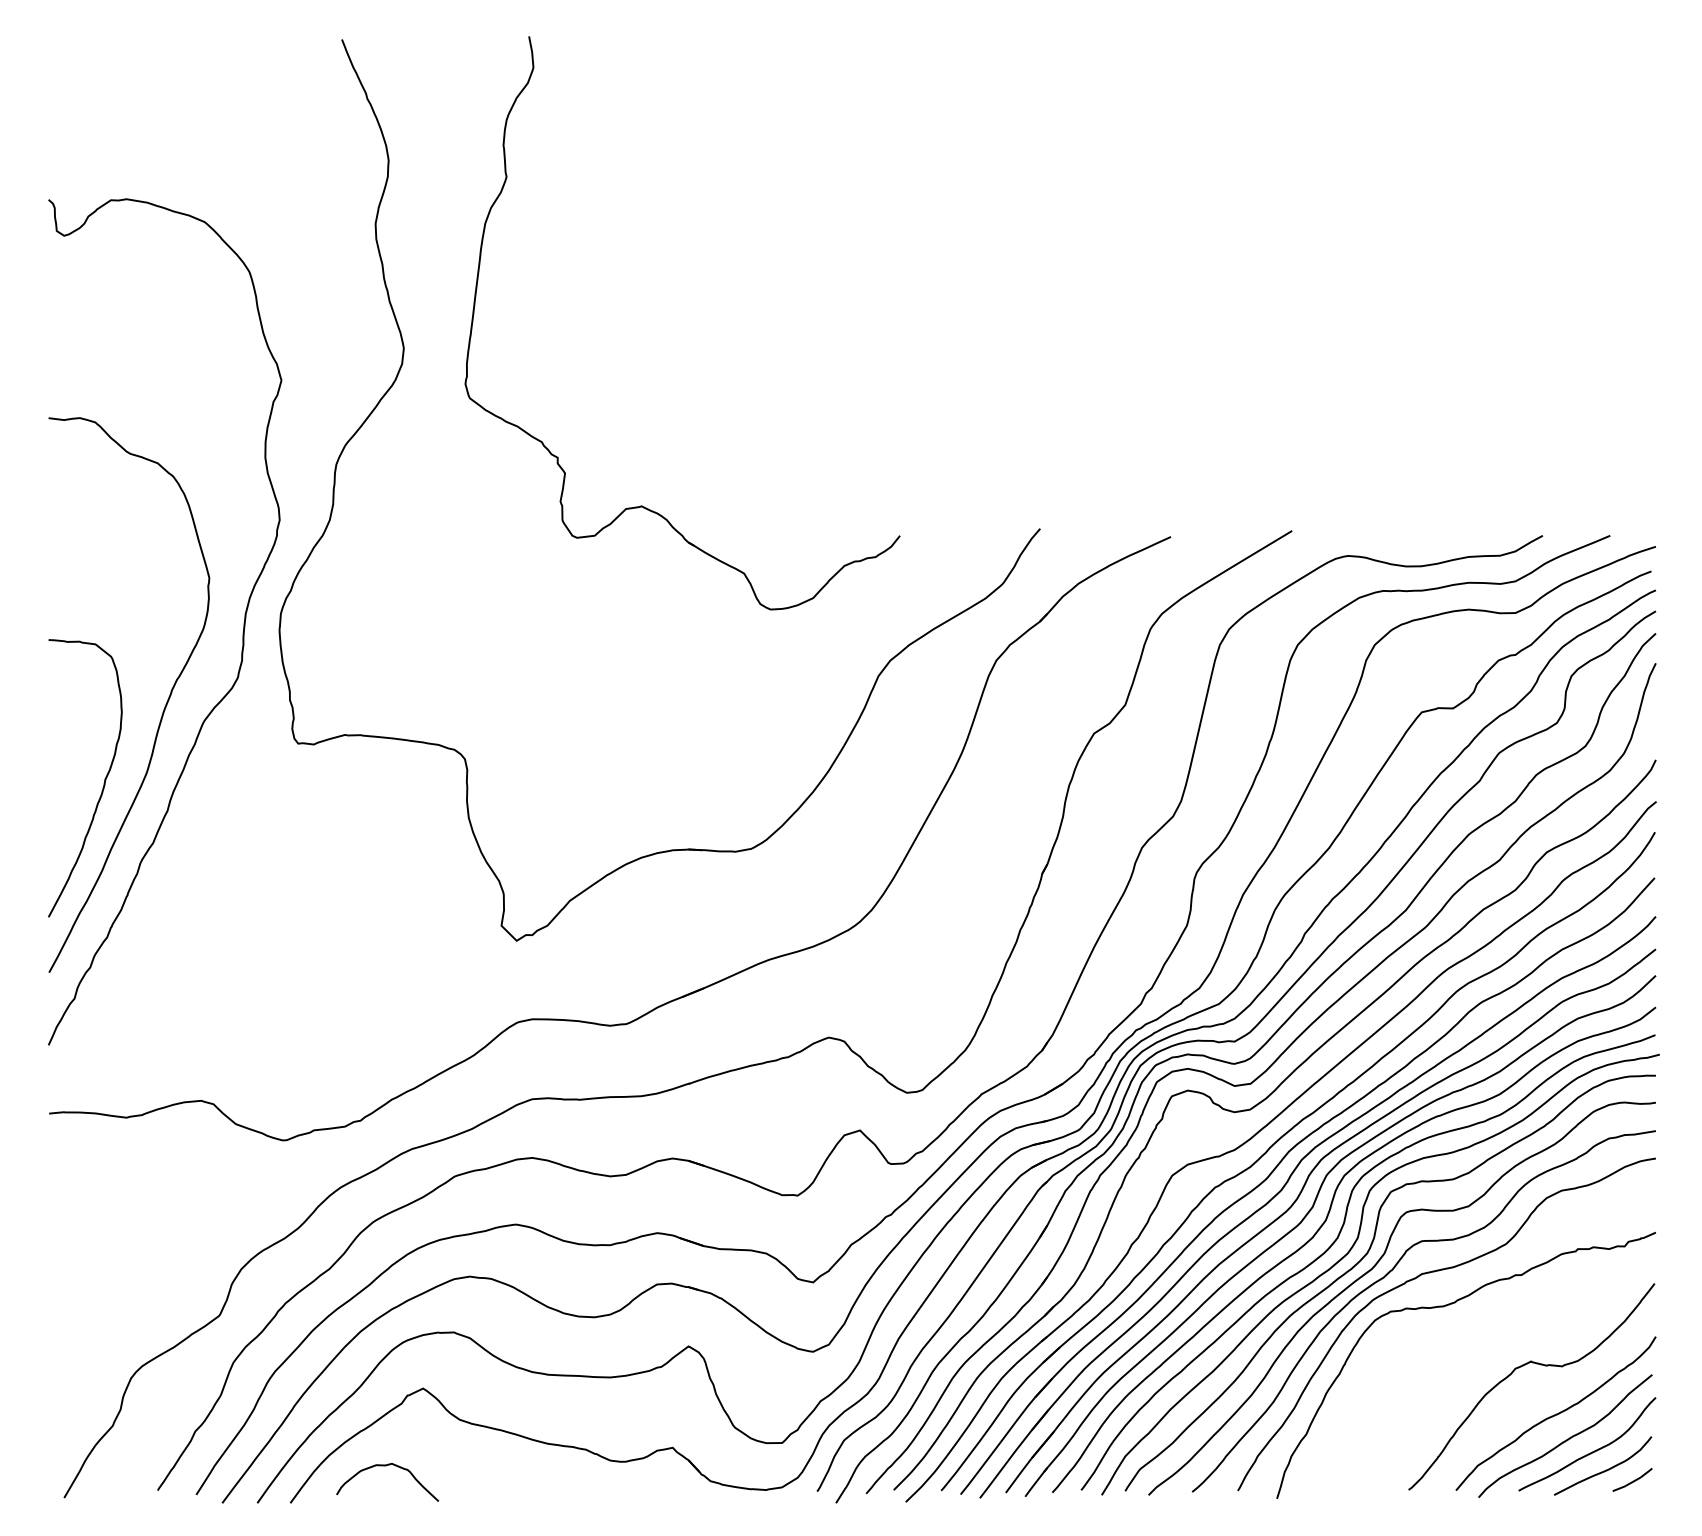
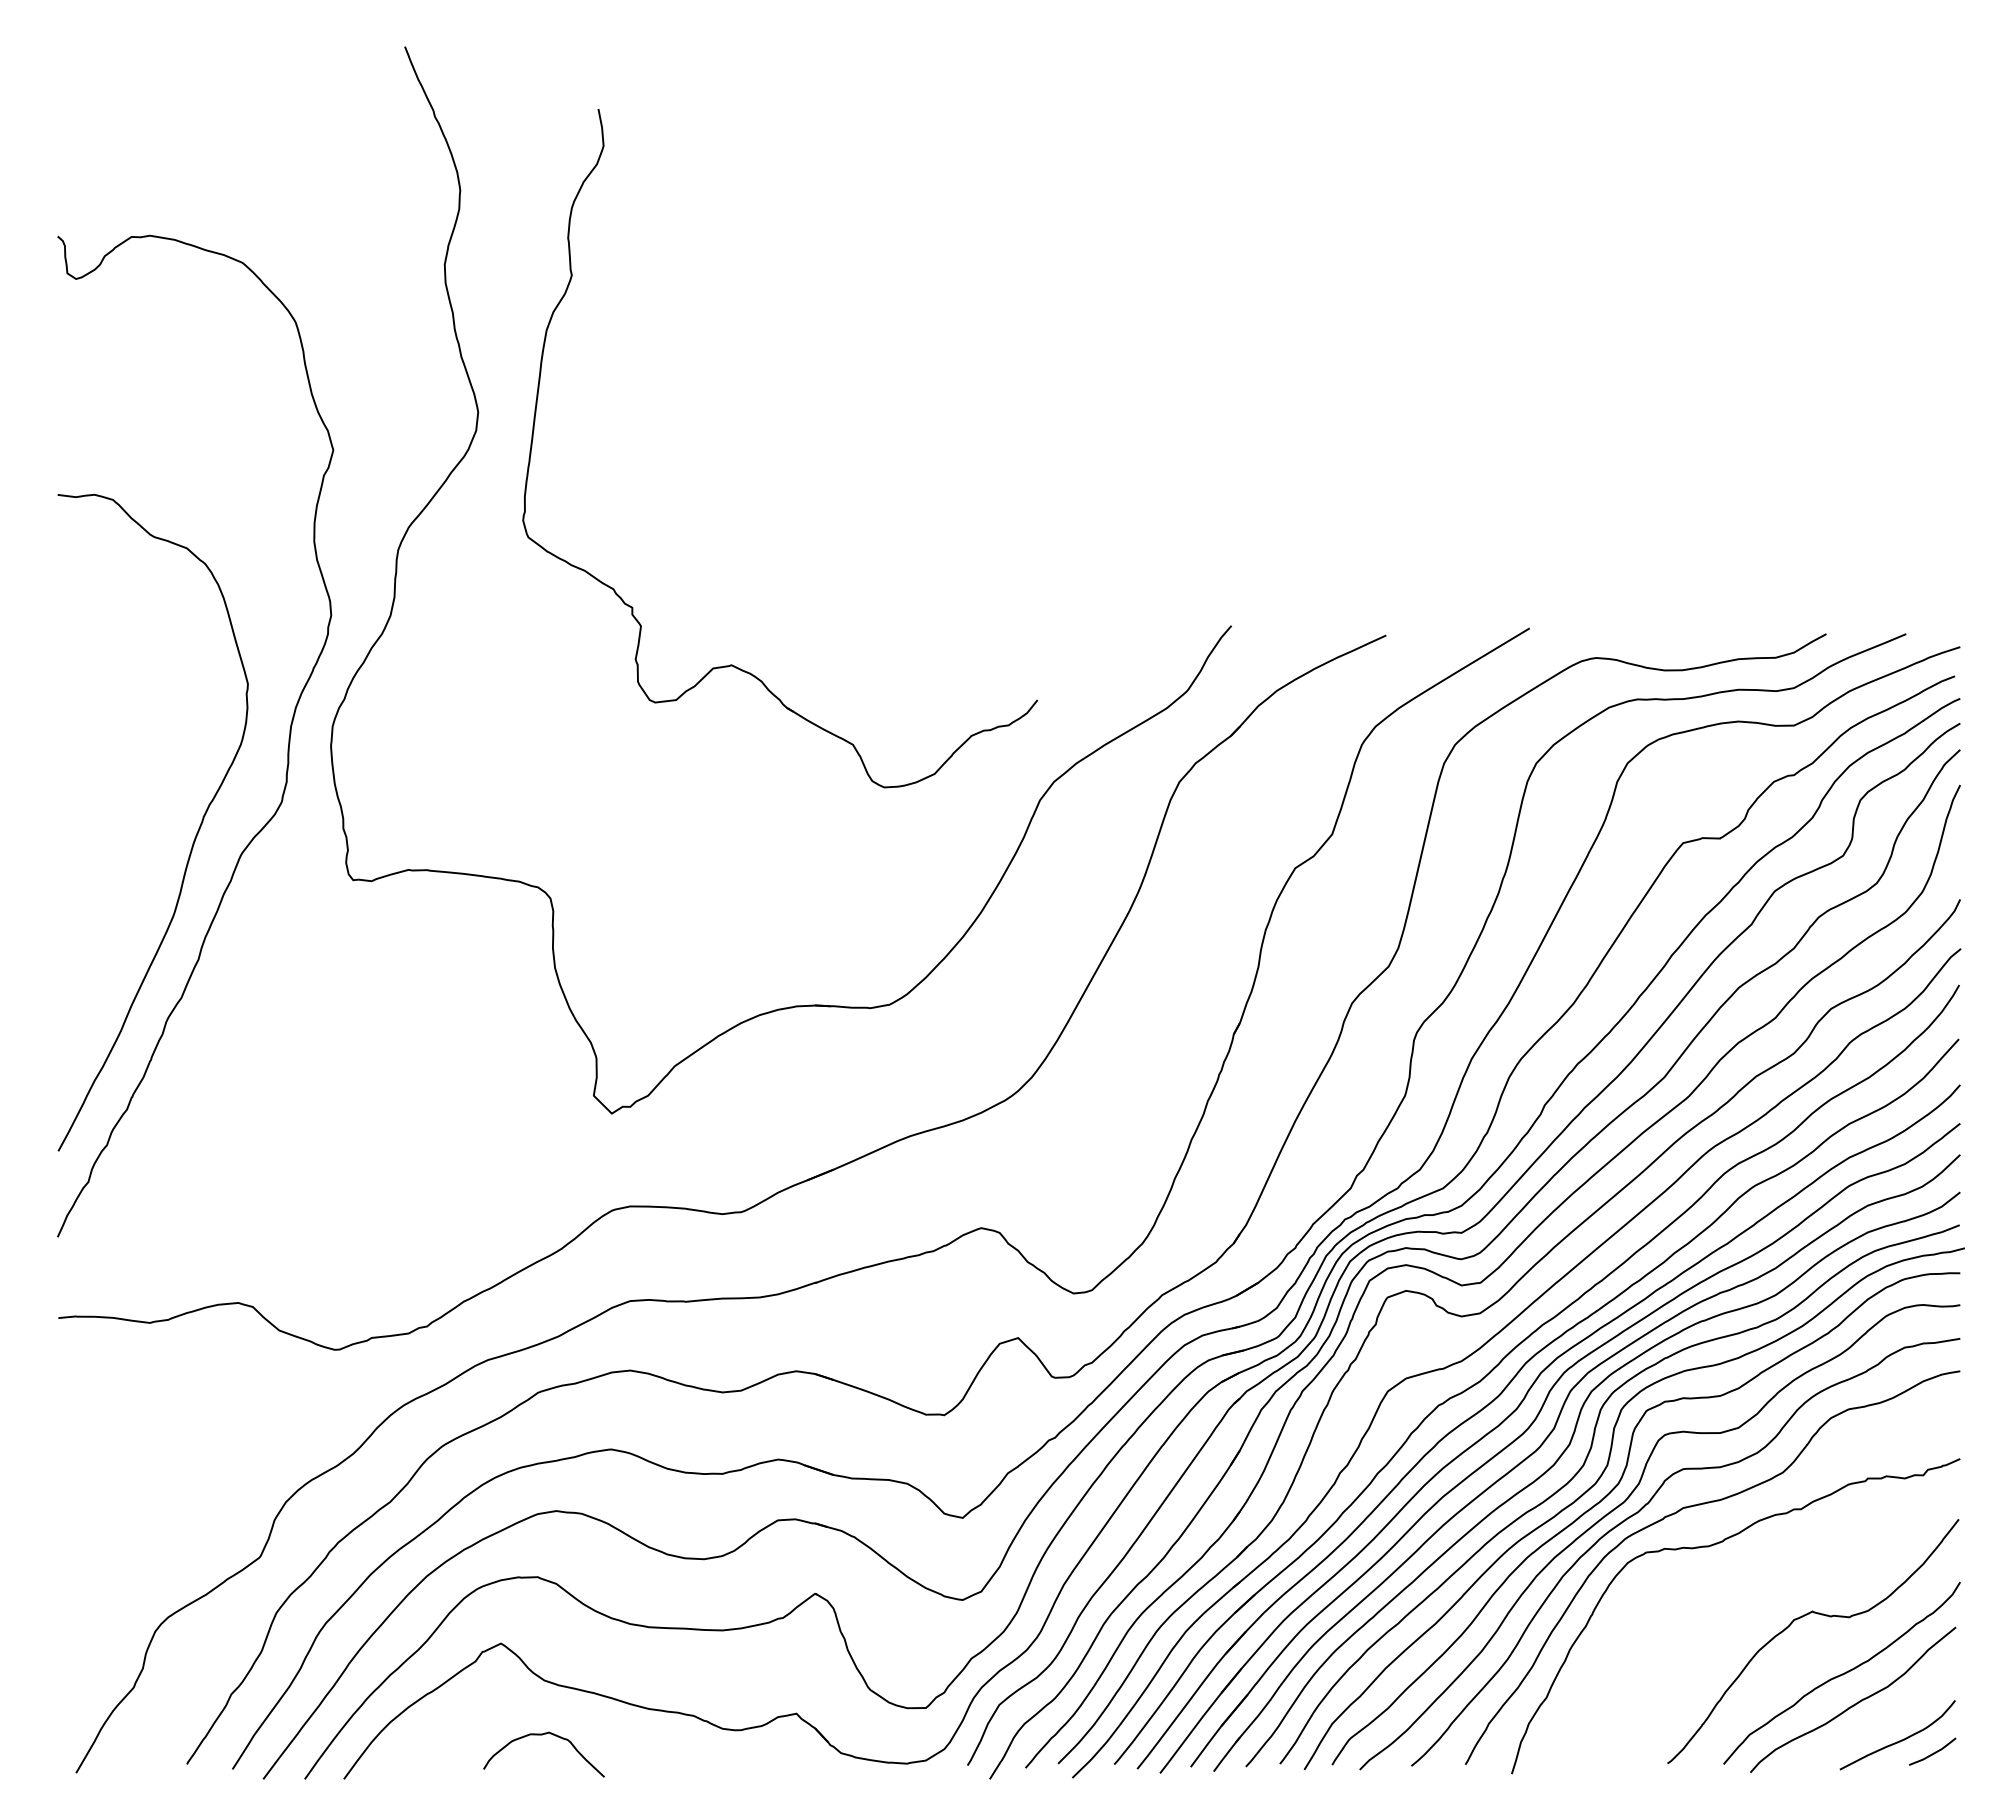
part: (557, 456) -> (632, 606), moved
curve: (104, 780) -> (123, 923), removed
curve: (1590, 1452) -> (1882, 1719), removed
curve: (386, 1466) -> (542, 1735), moved

